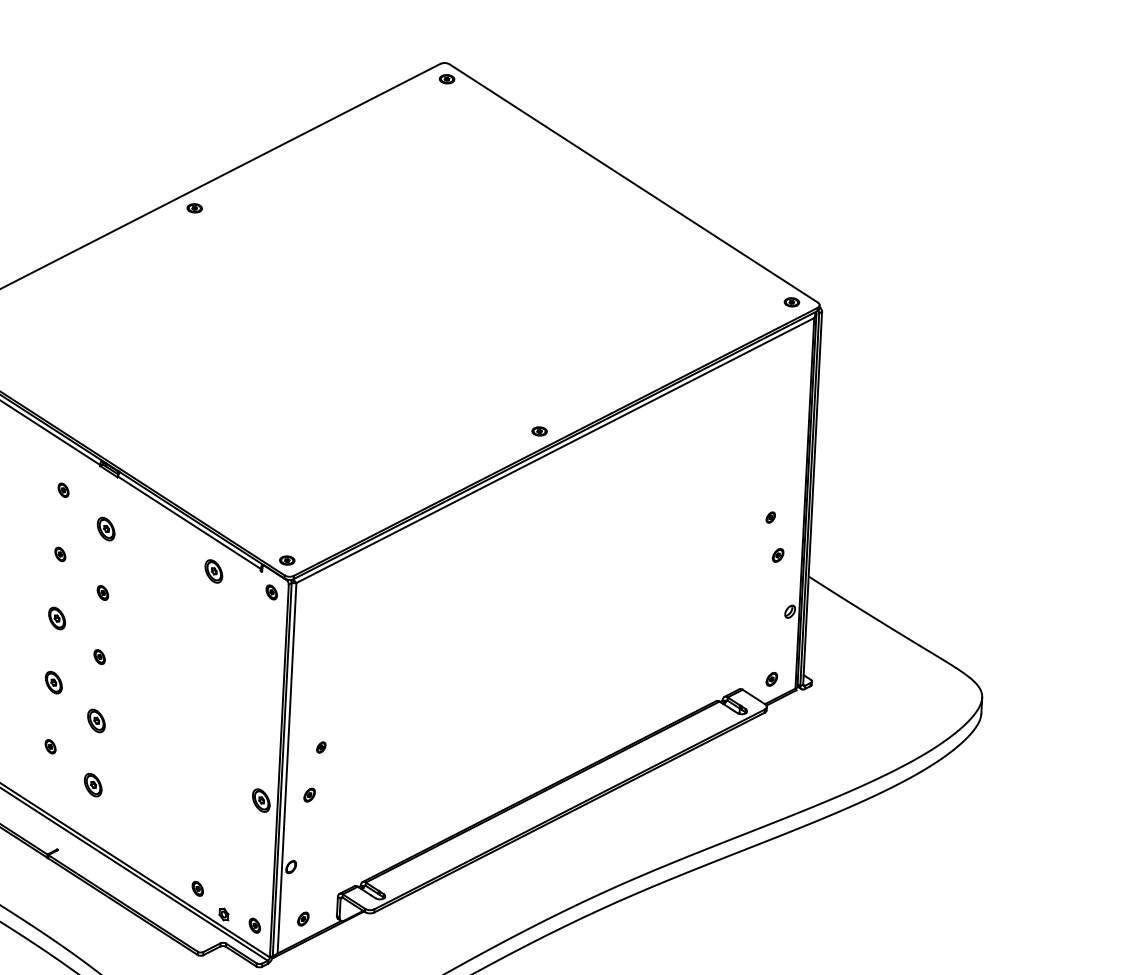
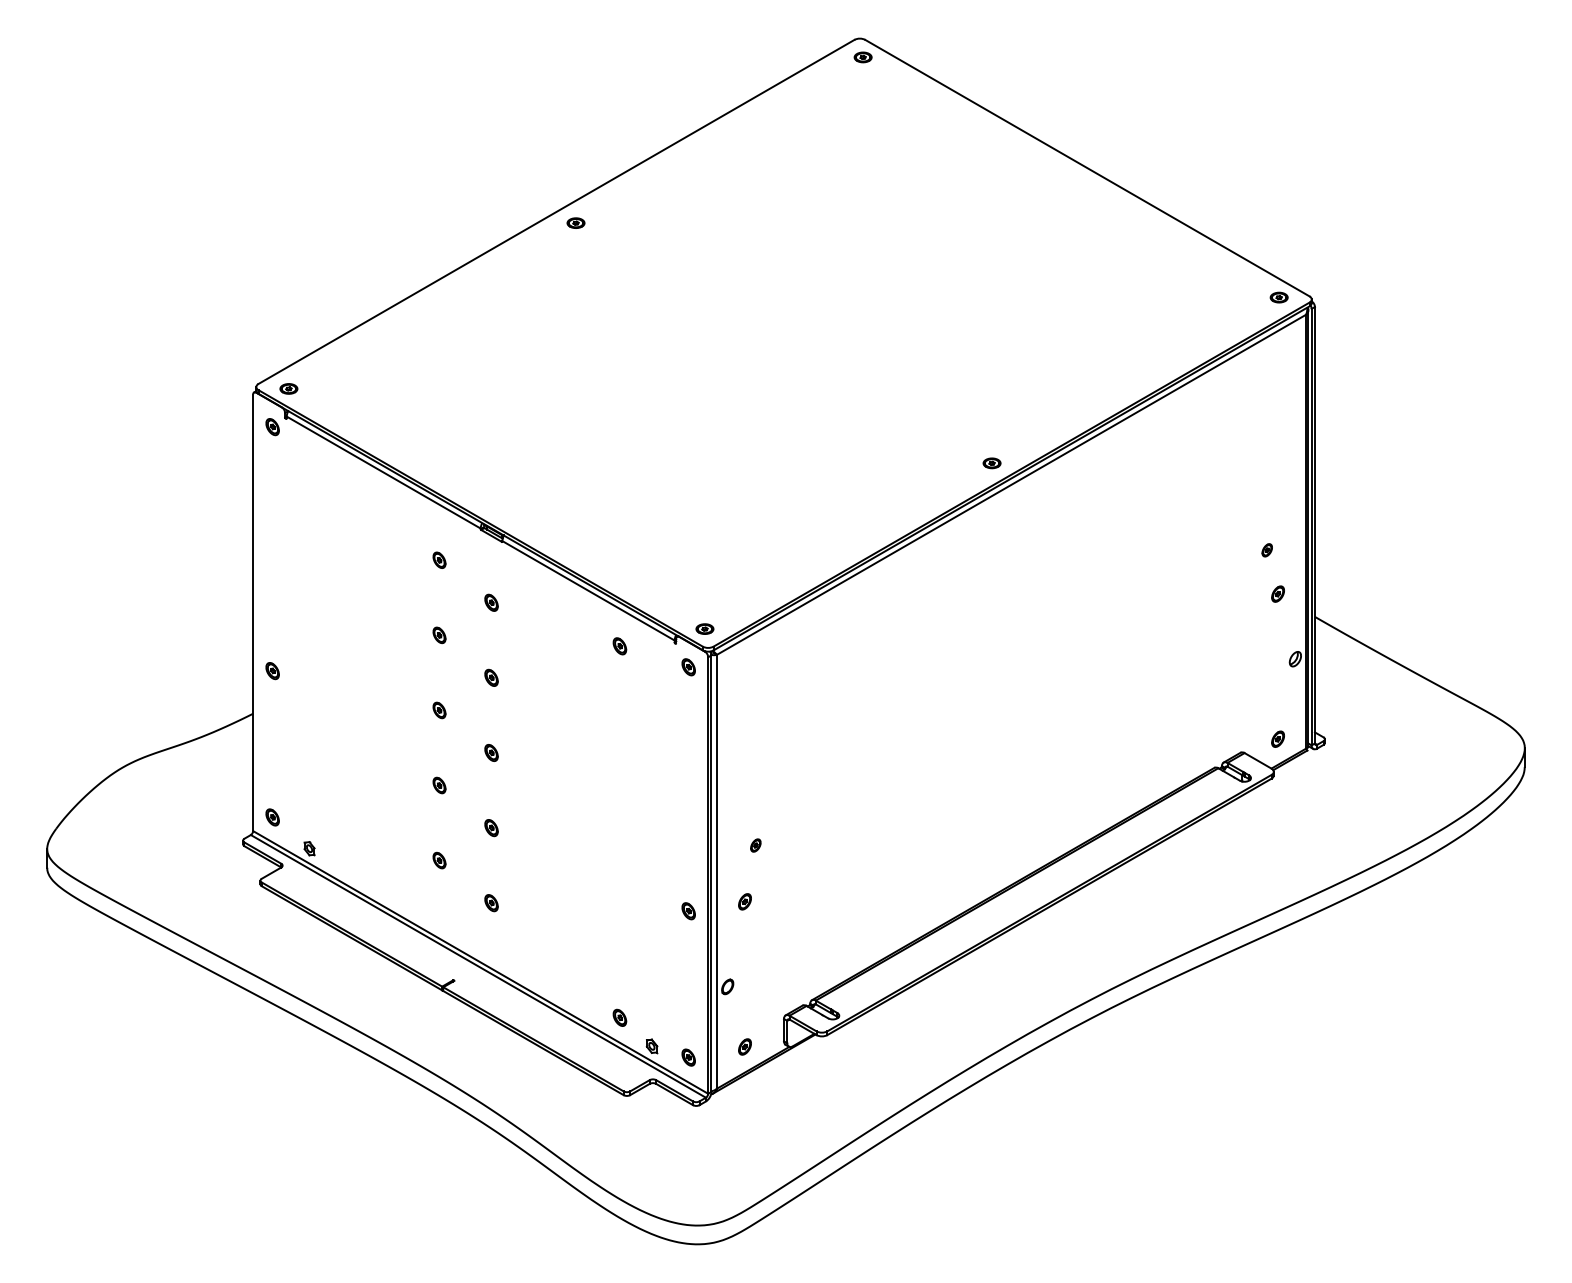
part: (106, 528) -> (491, 602), size x0.62
part: (213, 571) -> (619, 646), size x0.62
part: (57, 618) -> (439, 710), size x0.62
part: (53, 682) -> (439, 785), size x0.62
part: (96, 721) -> (491, 828), size x0.62
part: (93, 785) -> (491, 903), size x0.62
part: (260, 800) -> (688, 911), size x0.62

